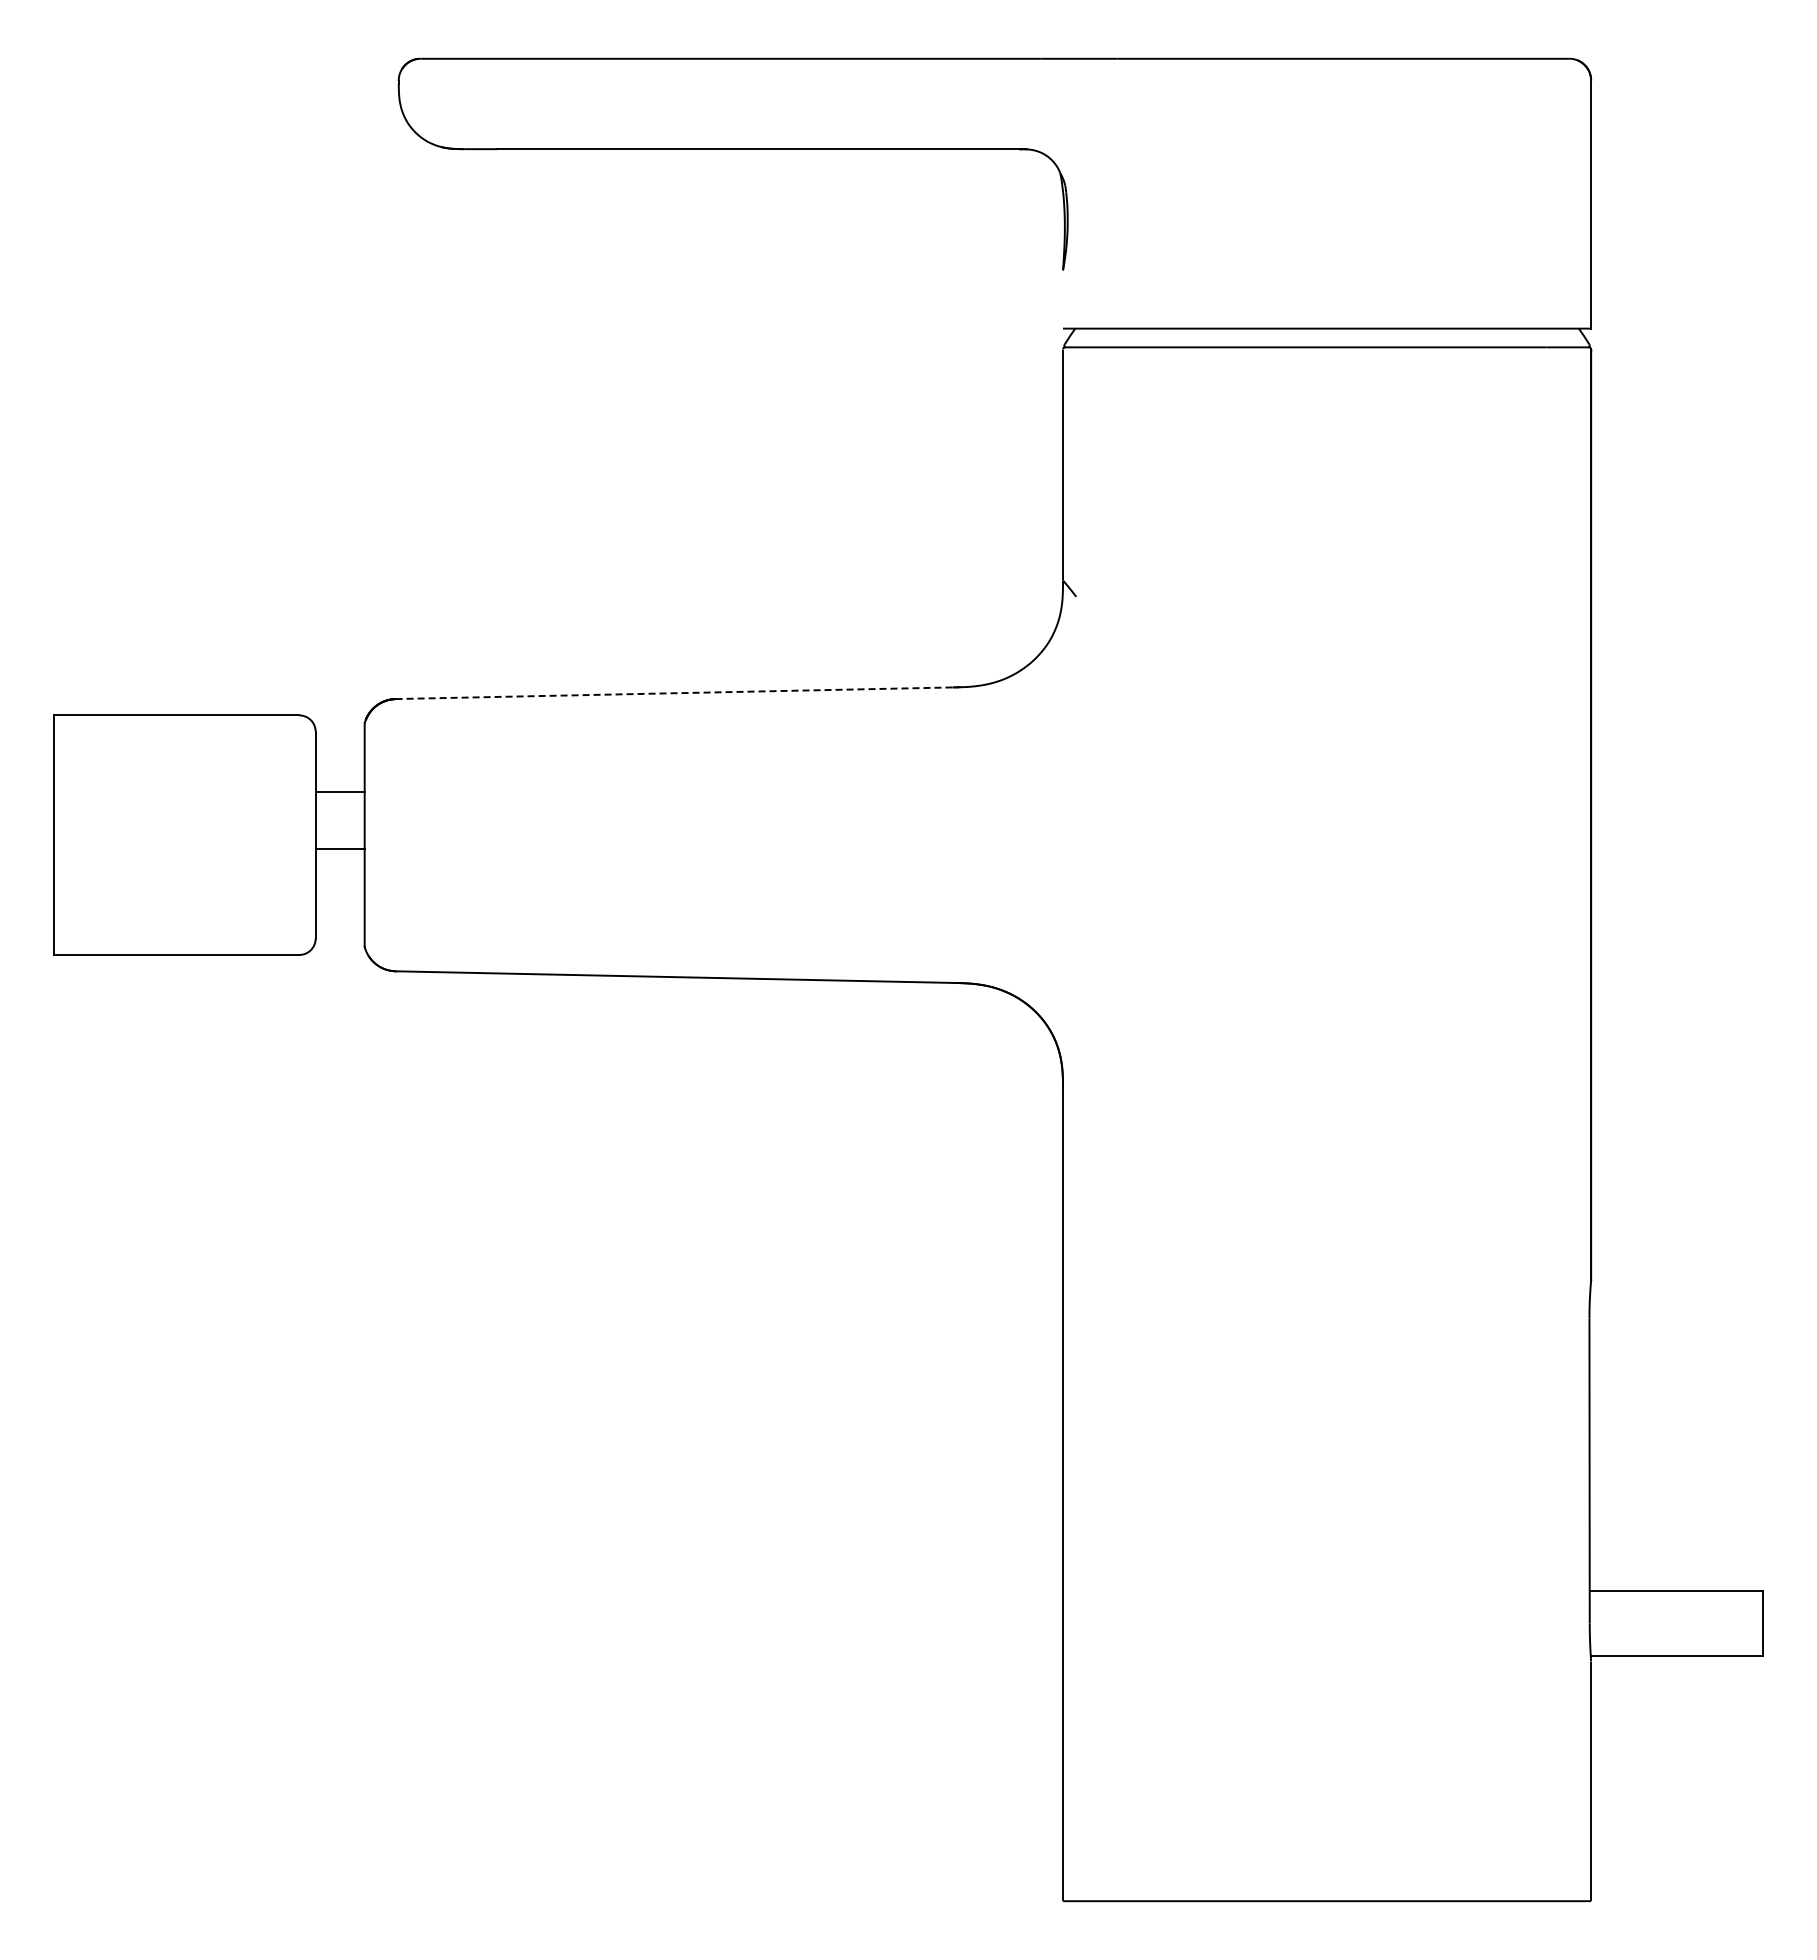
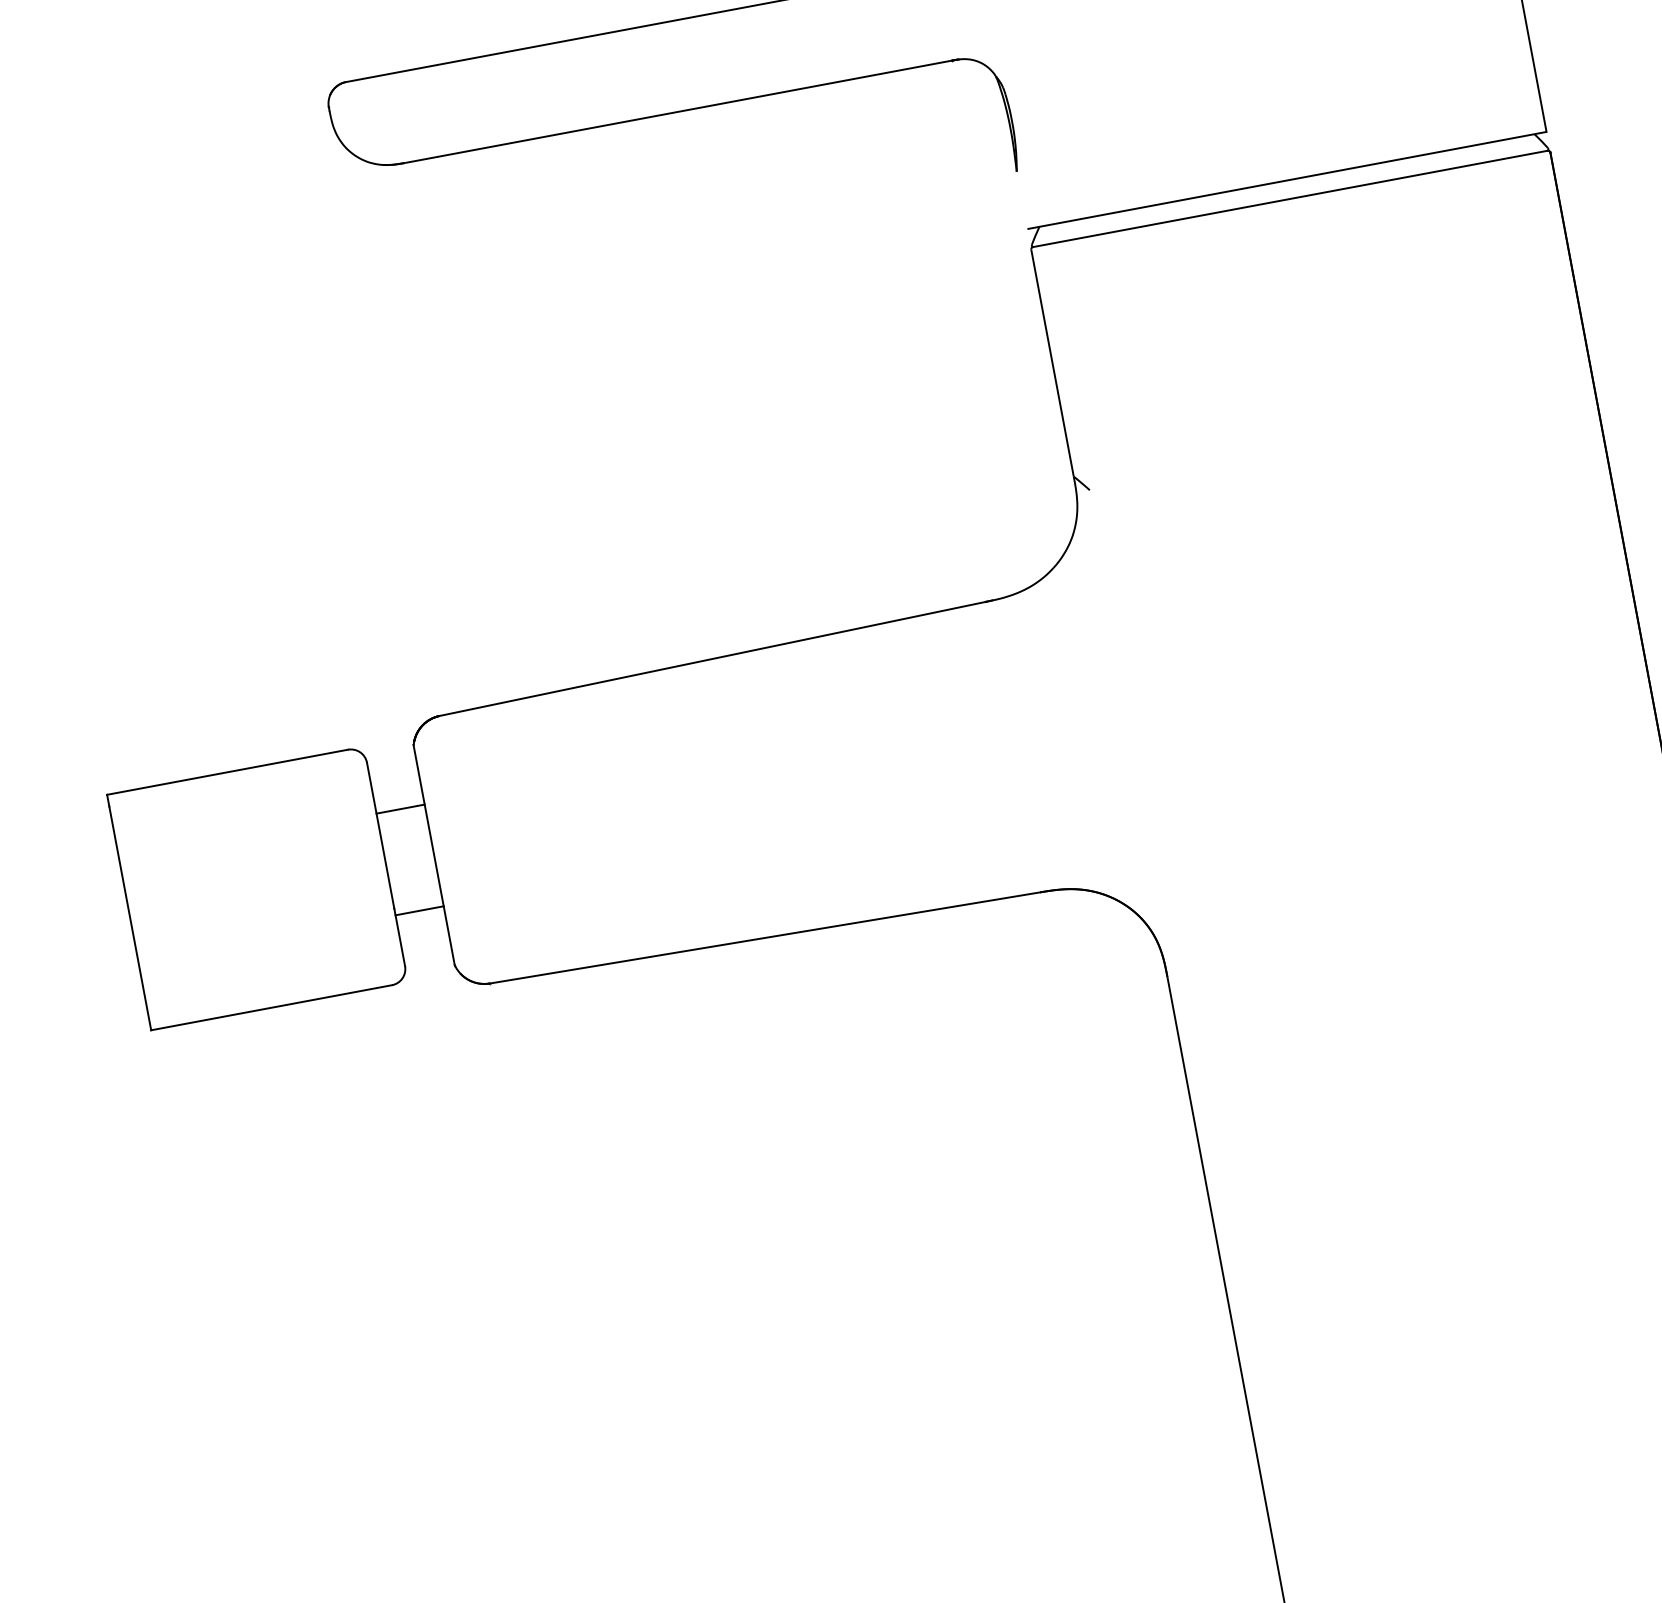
line: (675, 693) -> (713, 659), dashed -> solid
line: (339, 791) -> (418, 910), moved
line: (339, 849) -> (399, 809), moved

